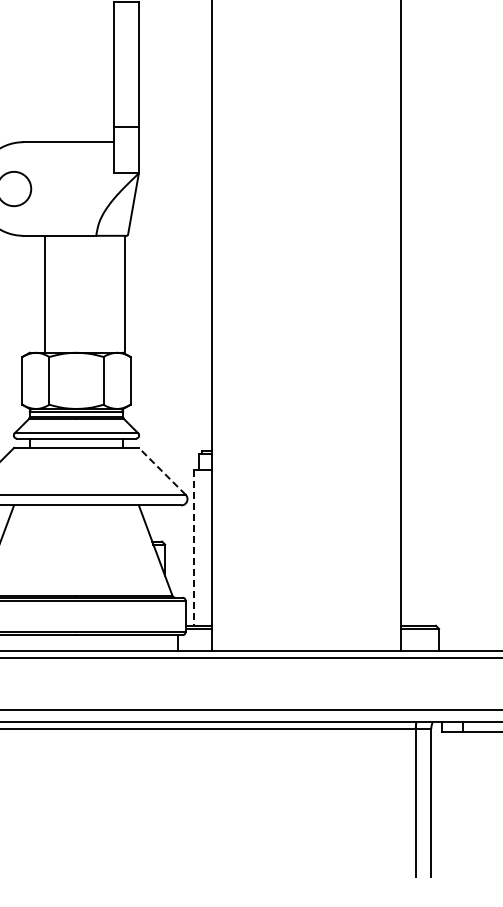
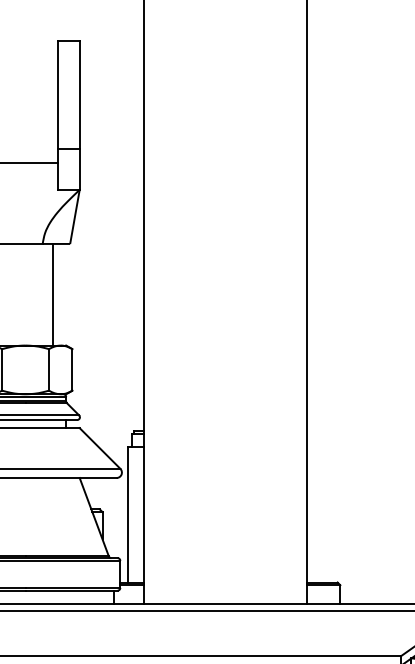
line: (124, 293) -> (52, 294), moved
line: (161, 471) -> (99, 448), dashed -> solid
line: (194, 547) -> (128, 514), dashed -> solid

